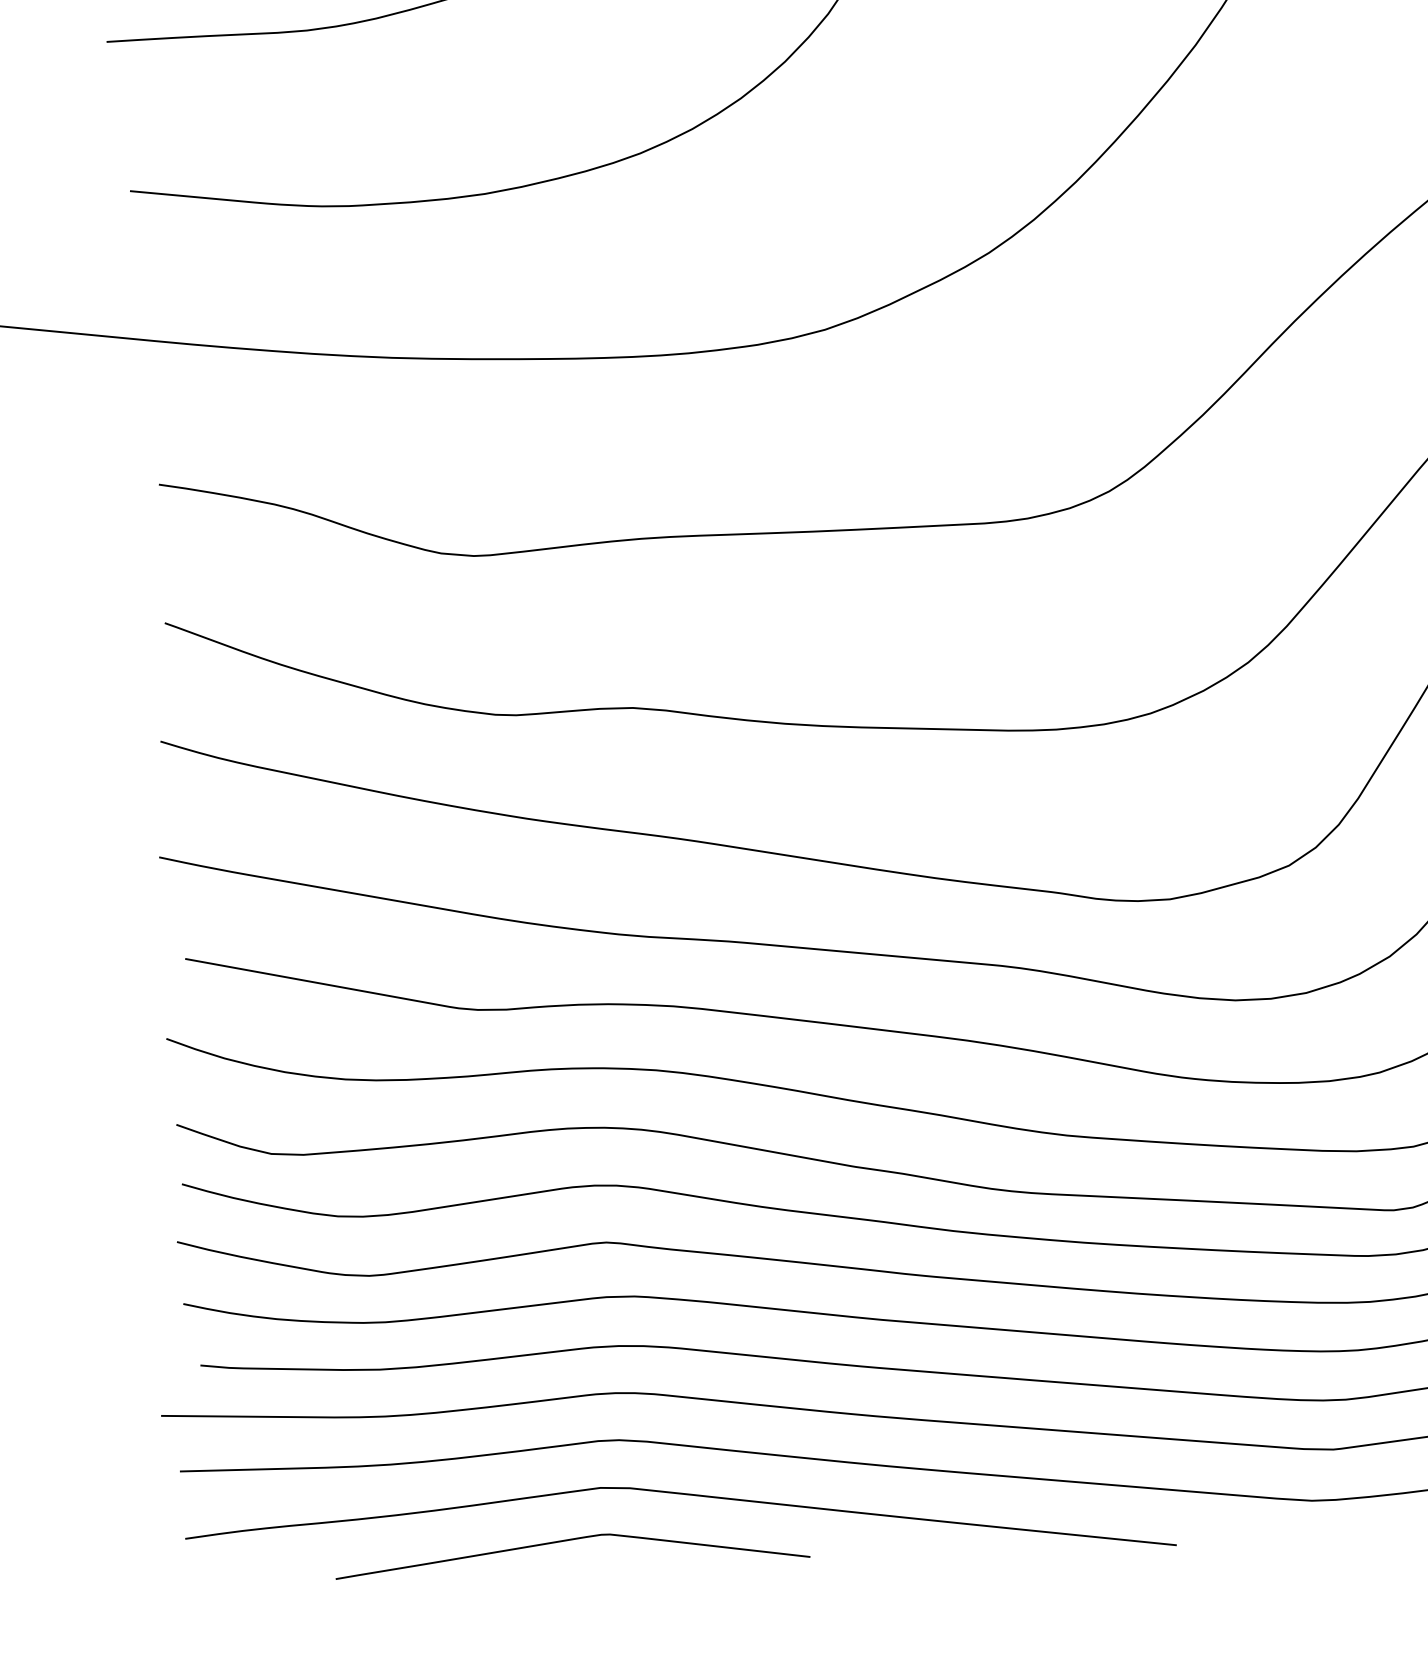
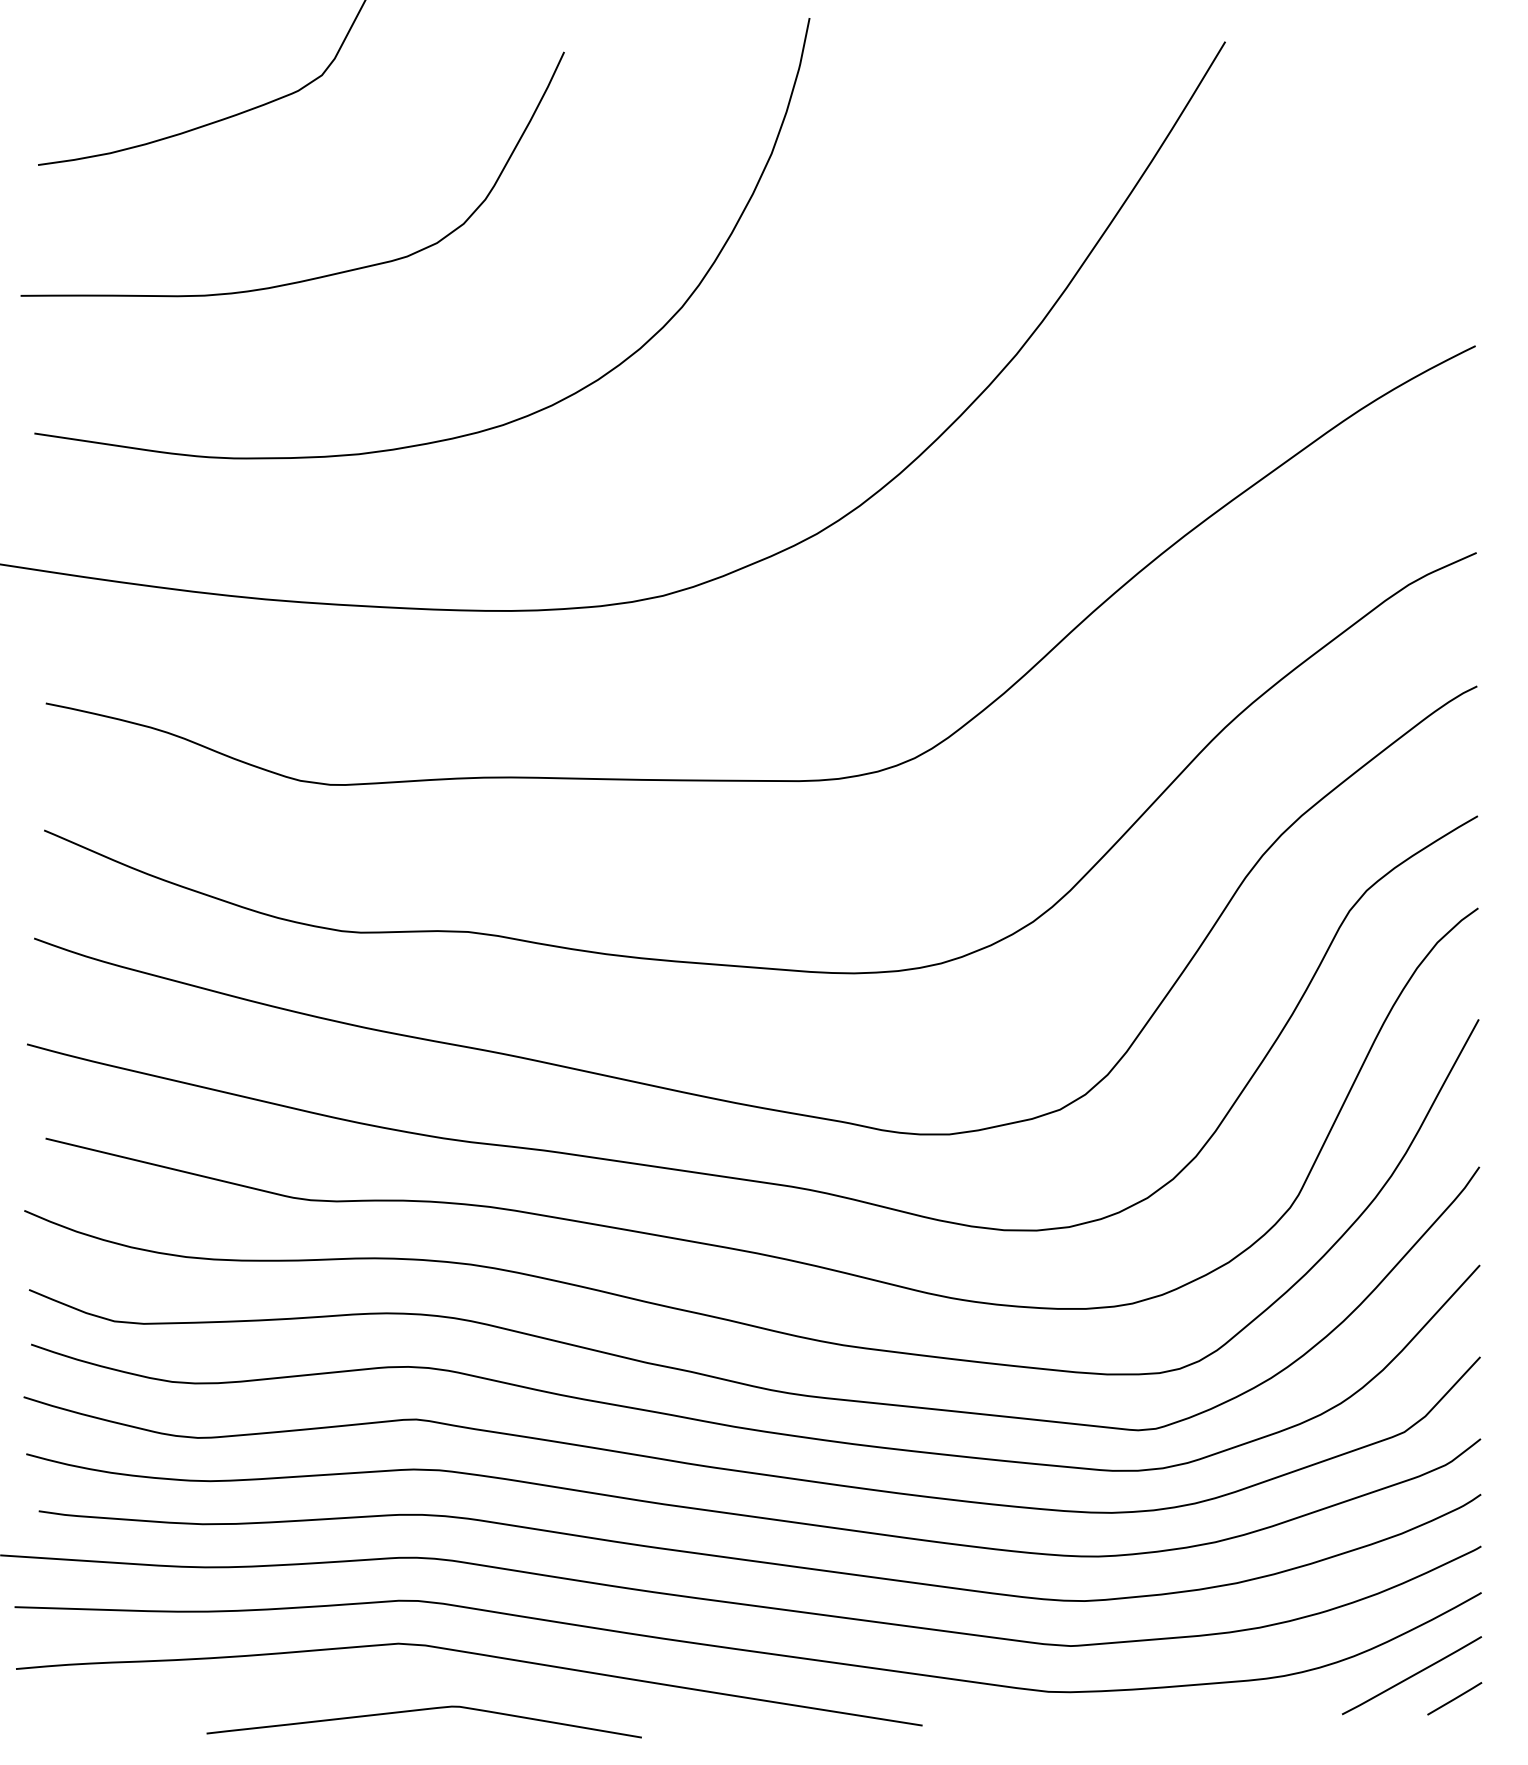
curve: (570, 1540) -> (423, 1710), moved

